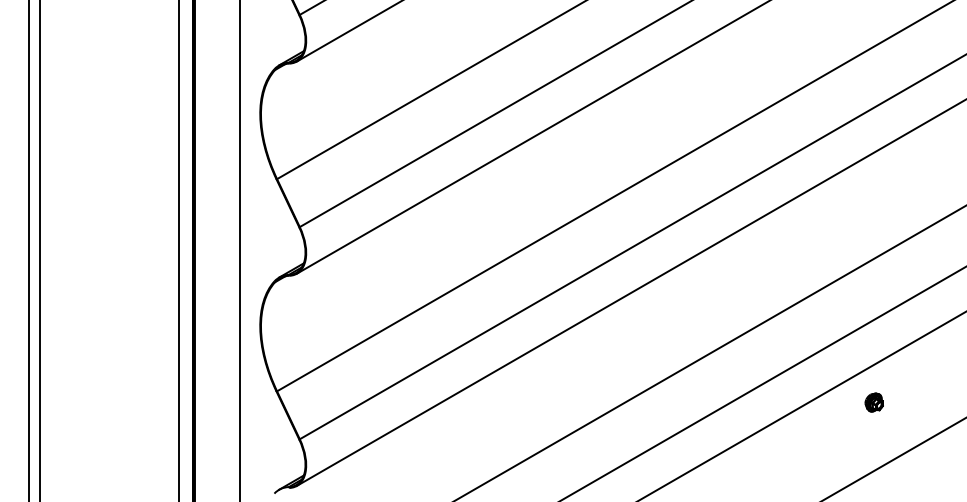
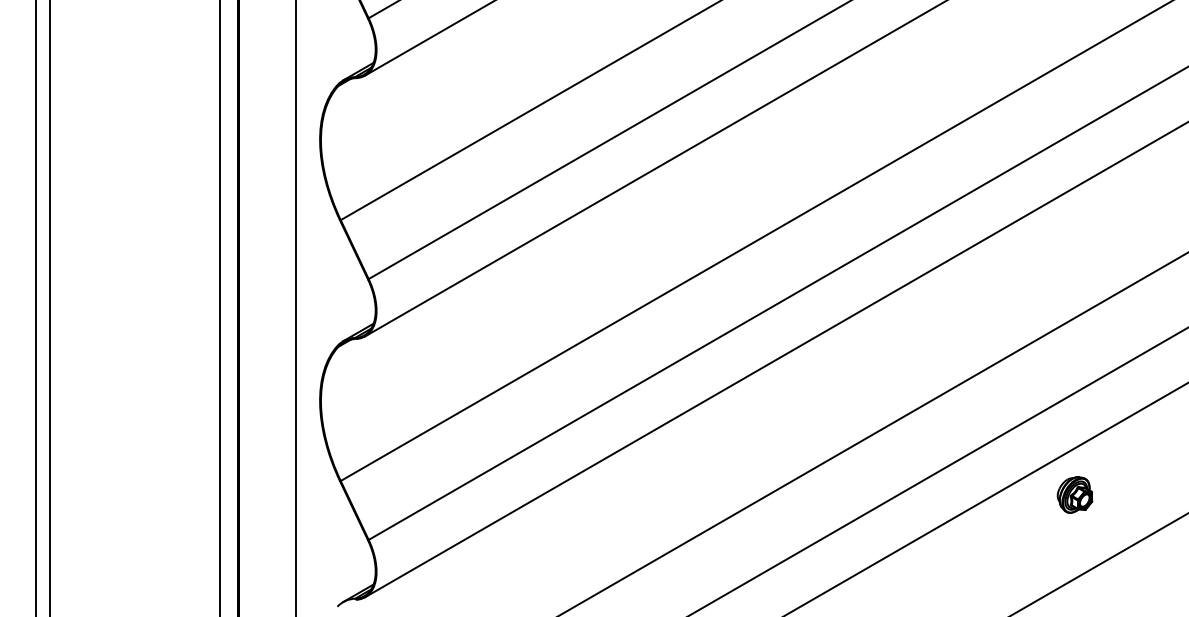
part: (873, 402) -> (1073, 494), size x1.6

